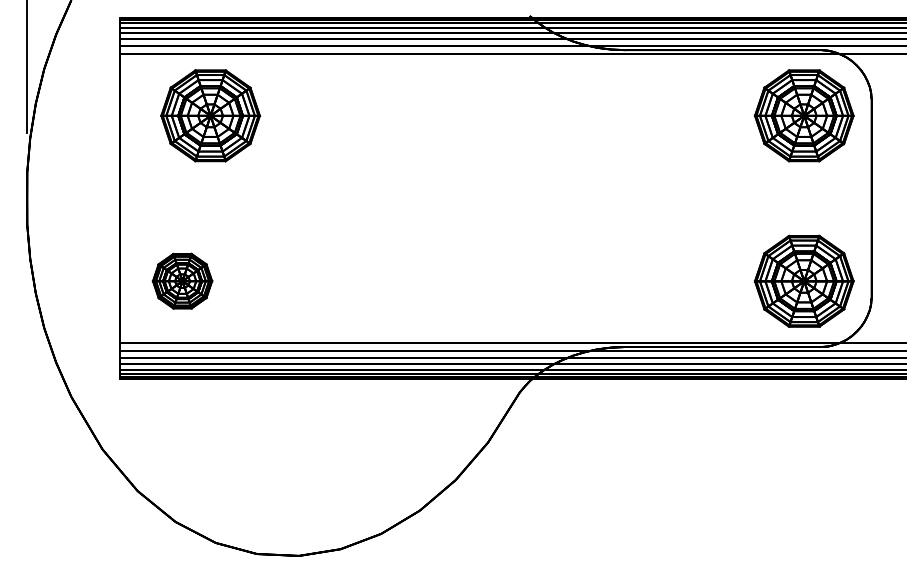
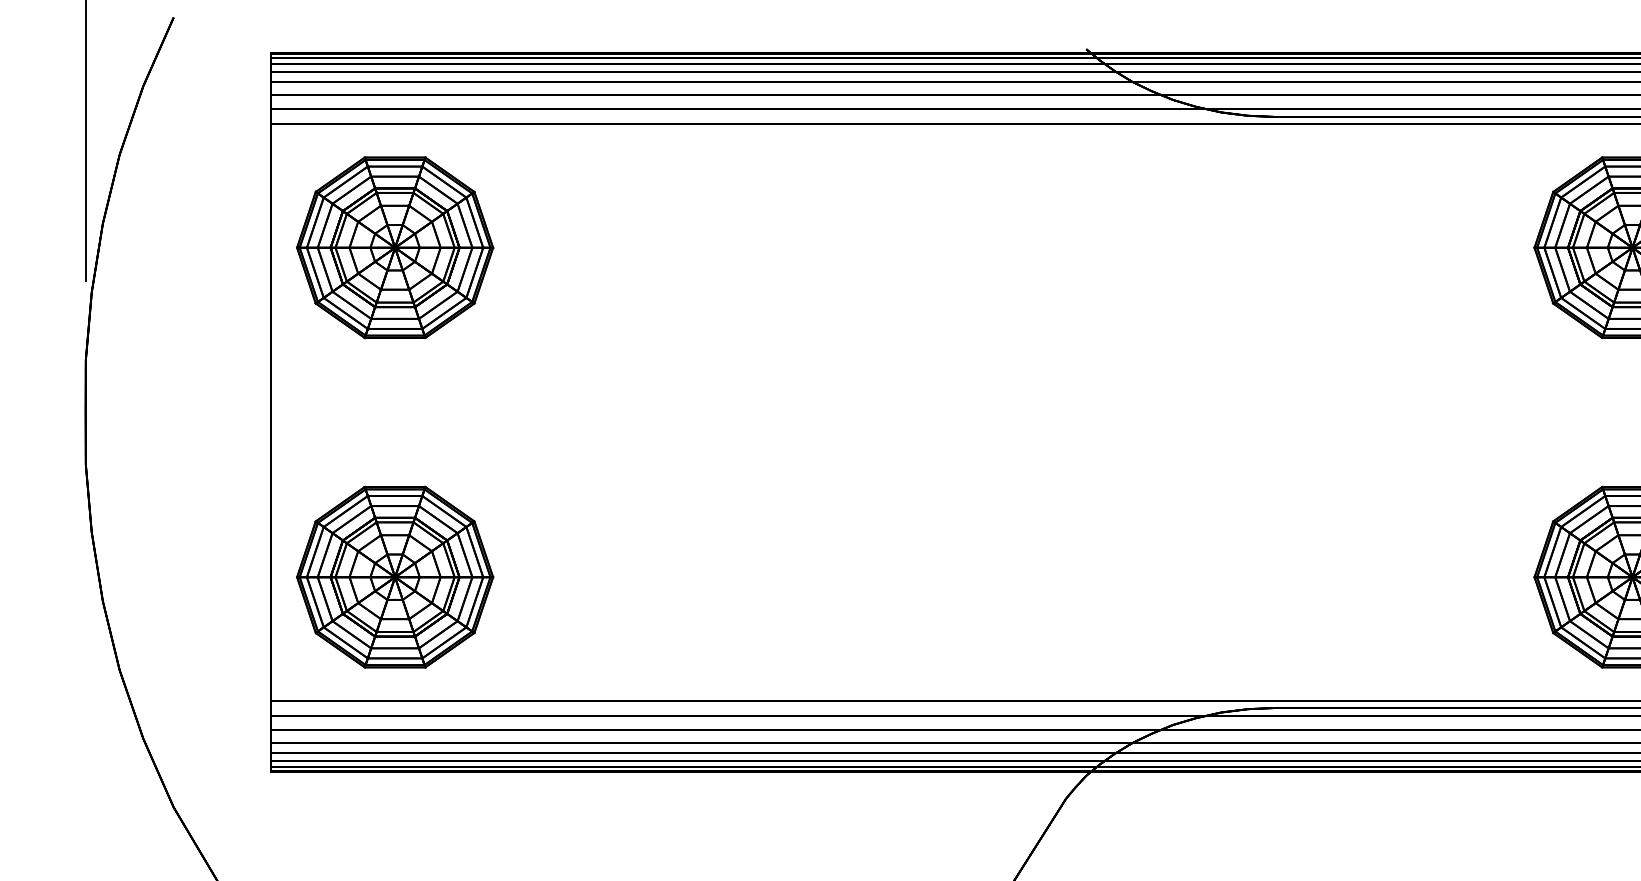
part: (210, 115) -> (394, 247), moved
part: (182, 280) -> (394, 575), size x1.67

